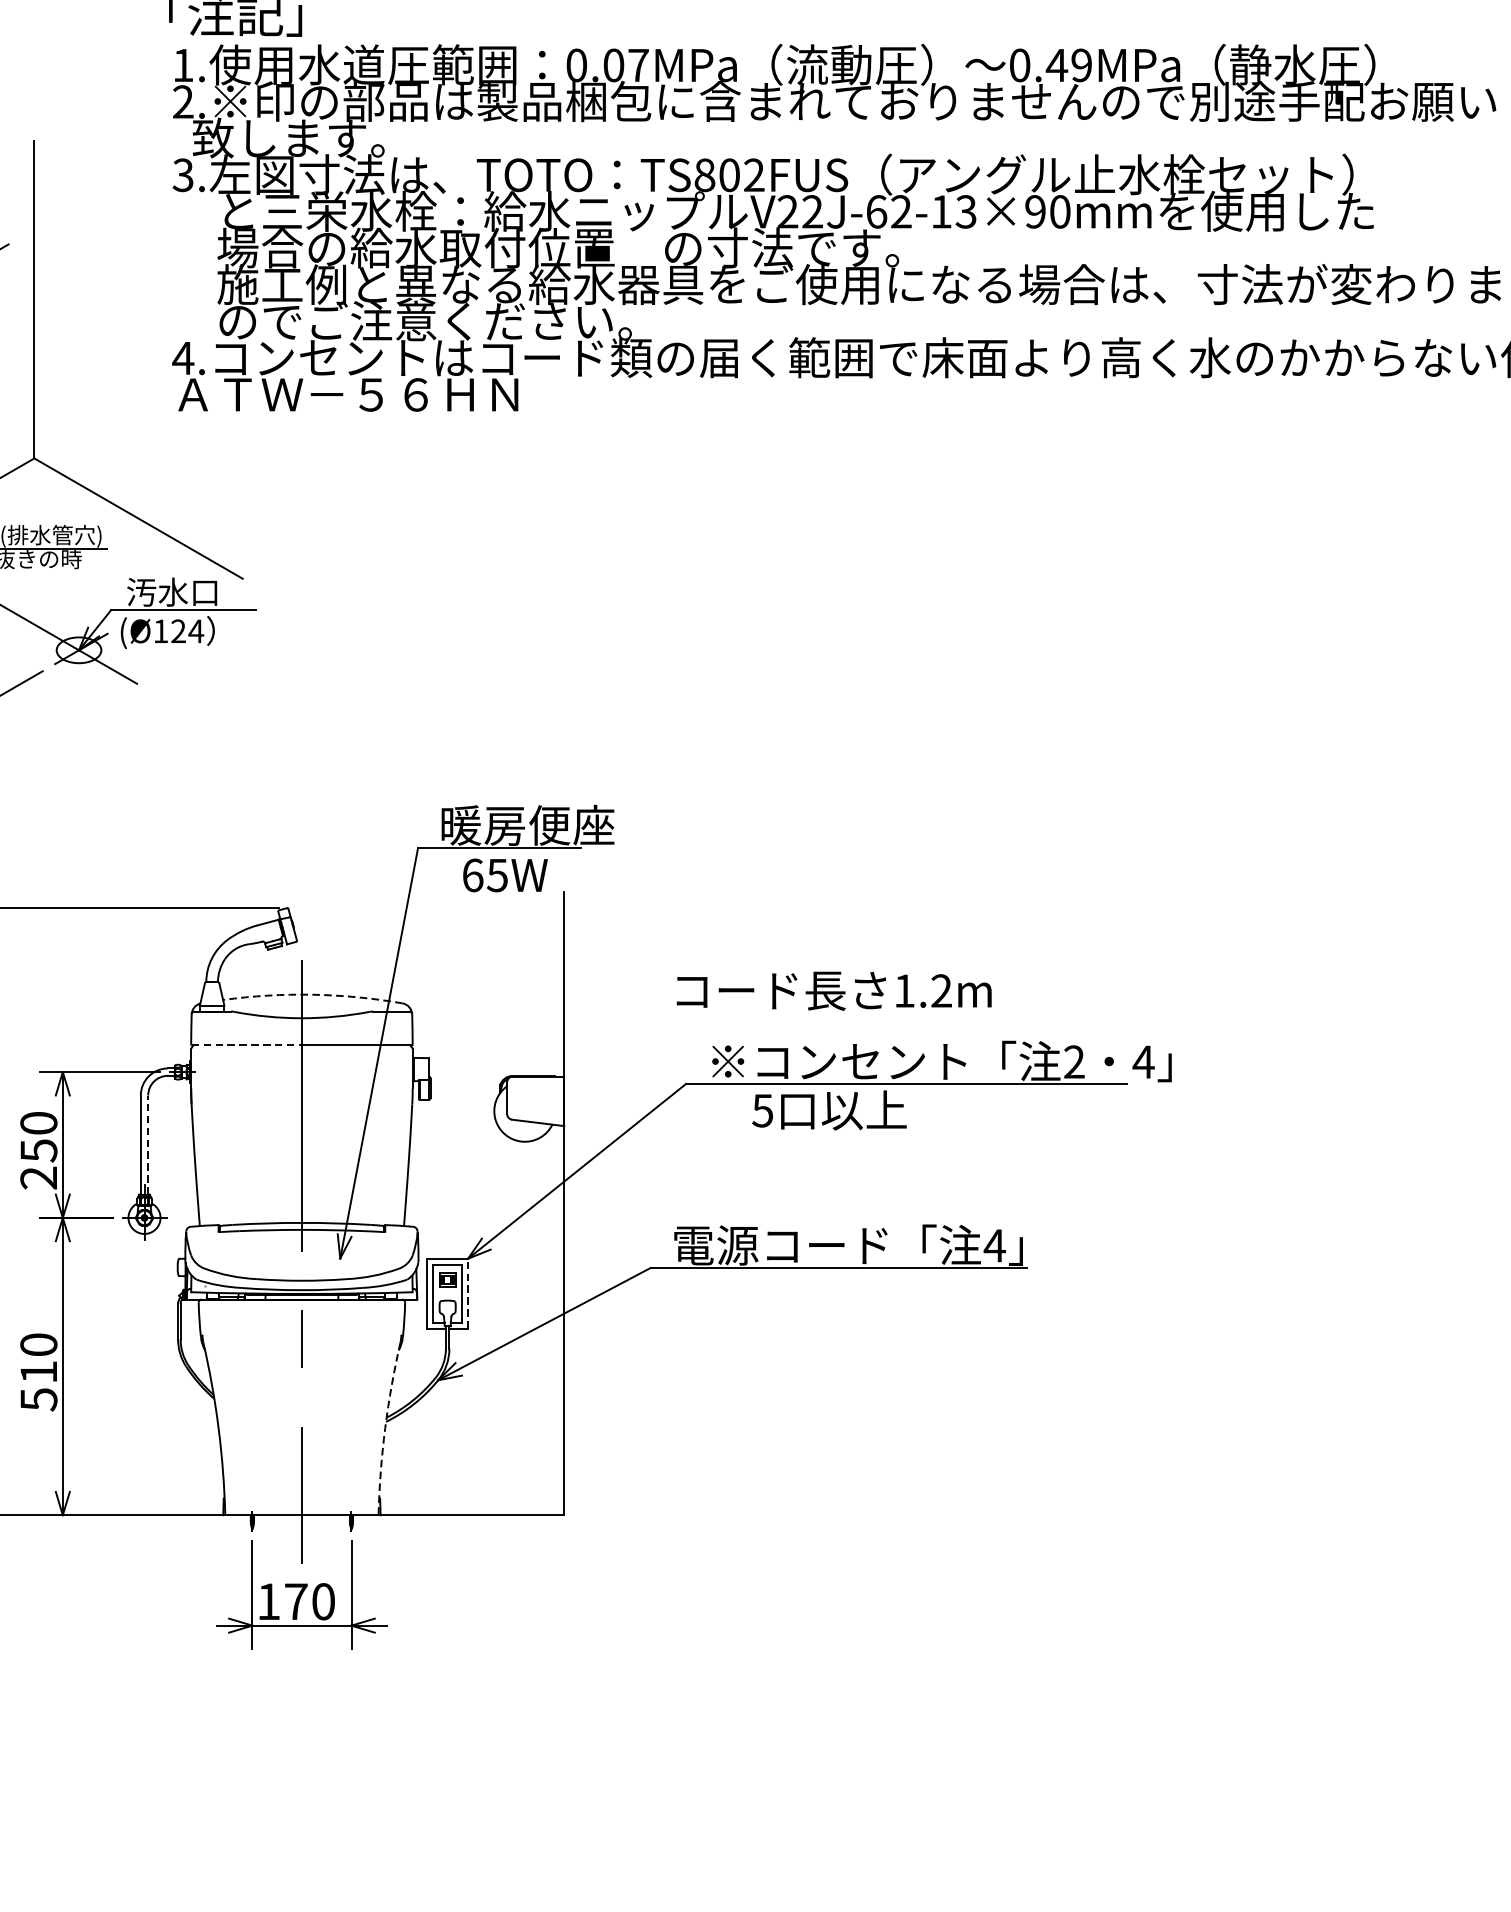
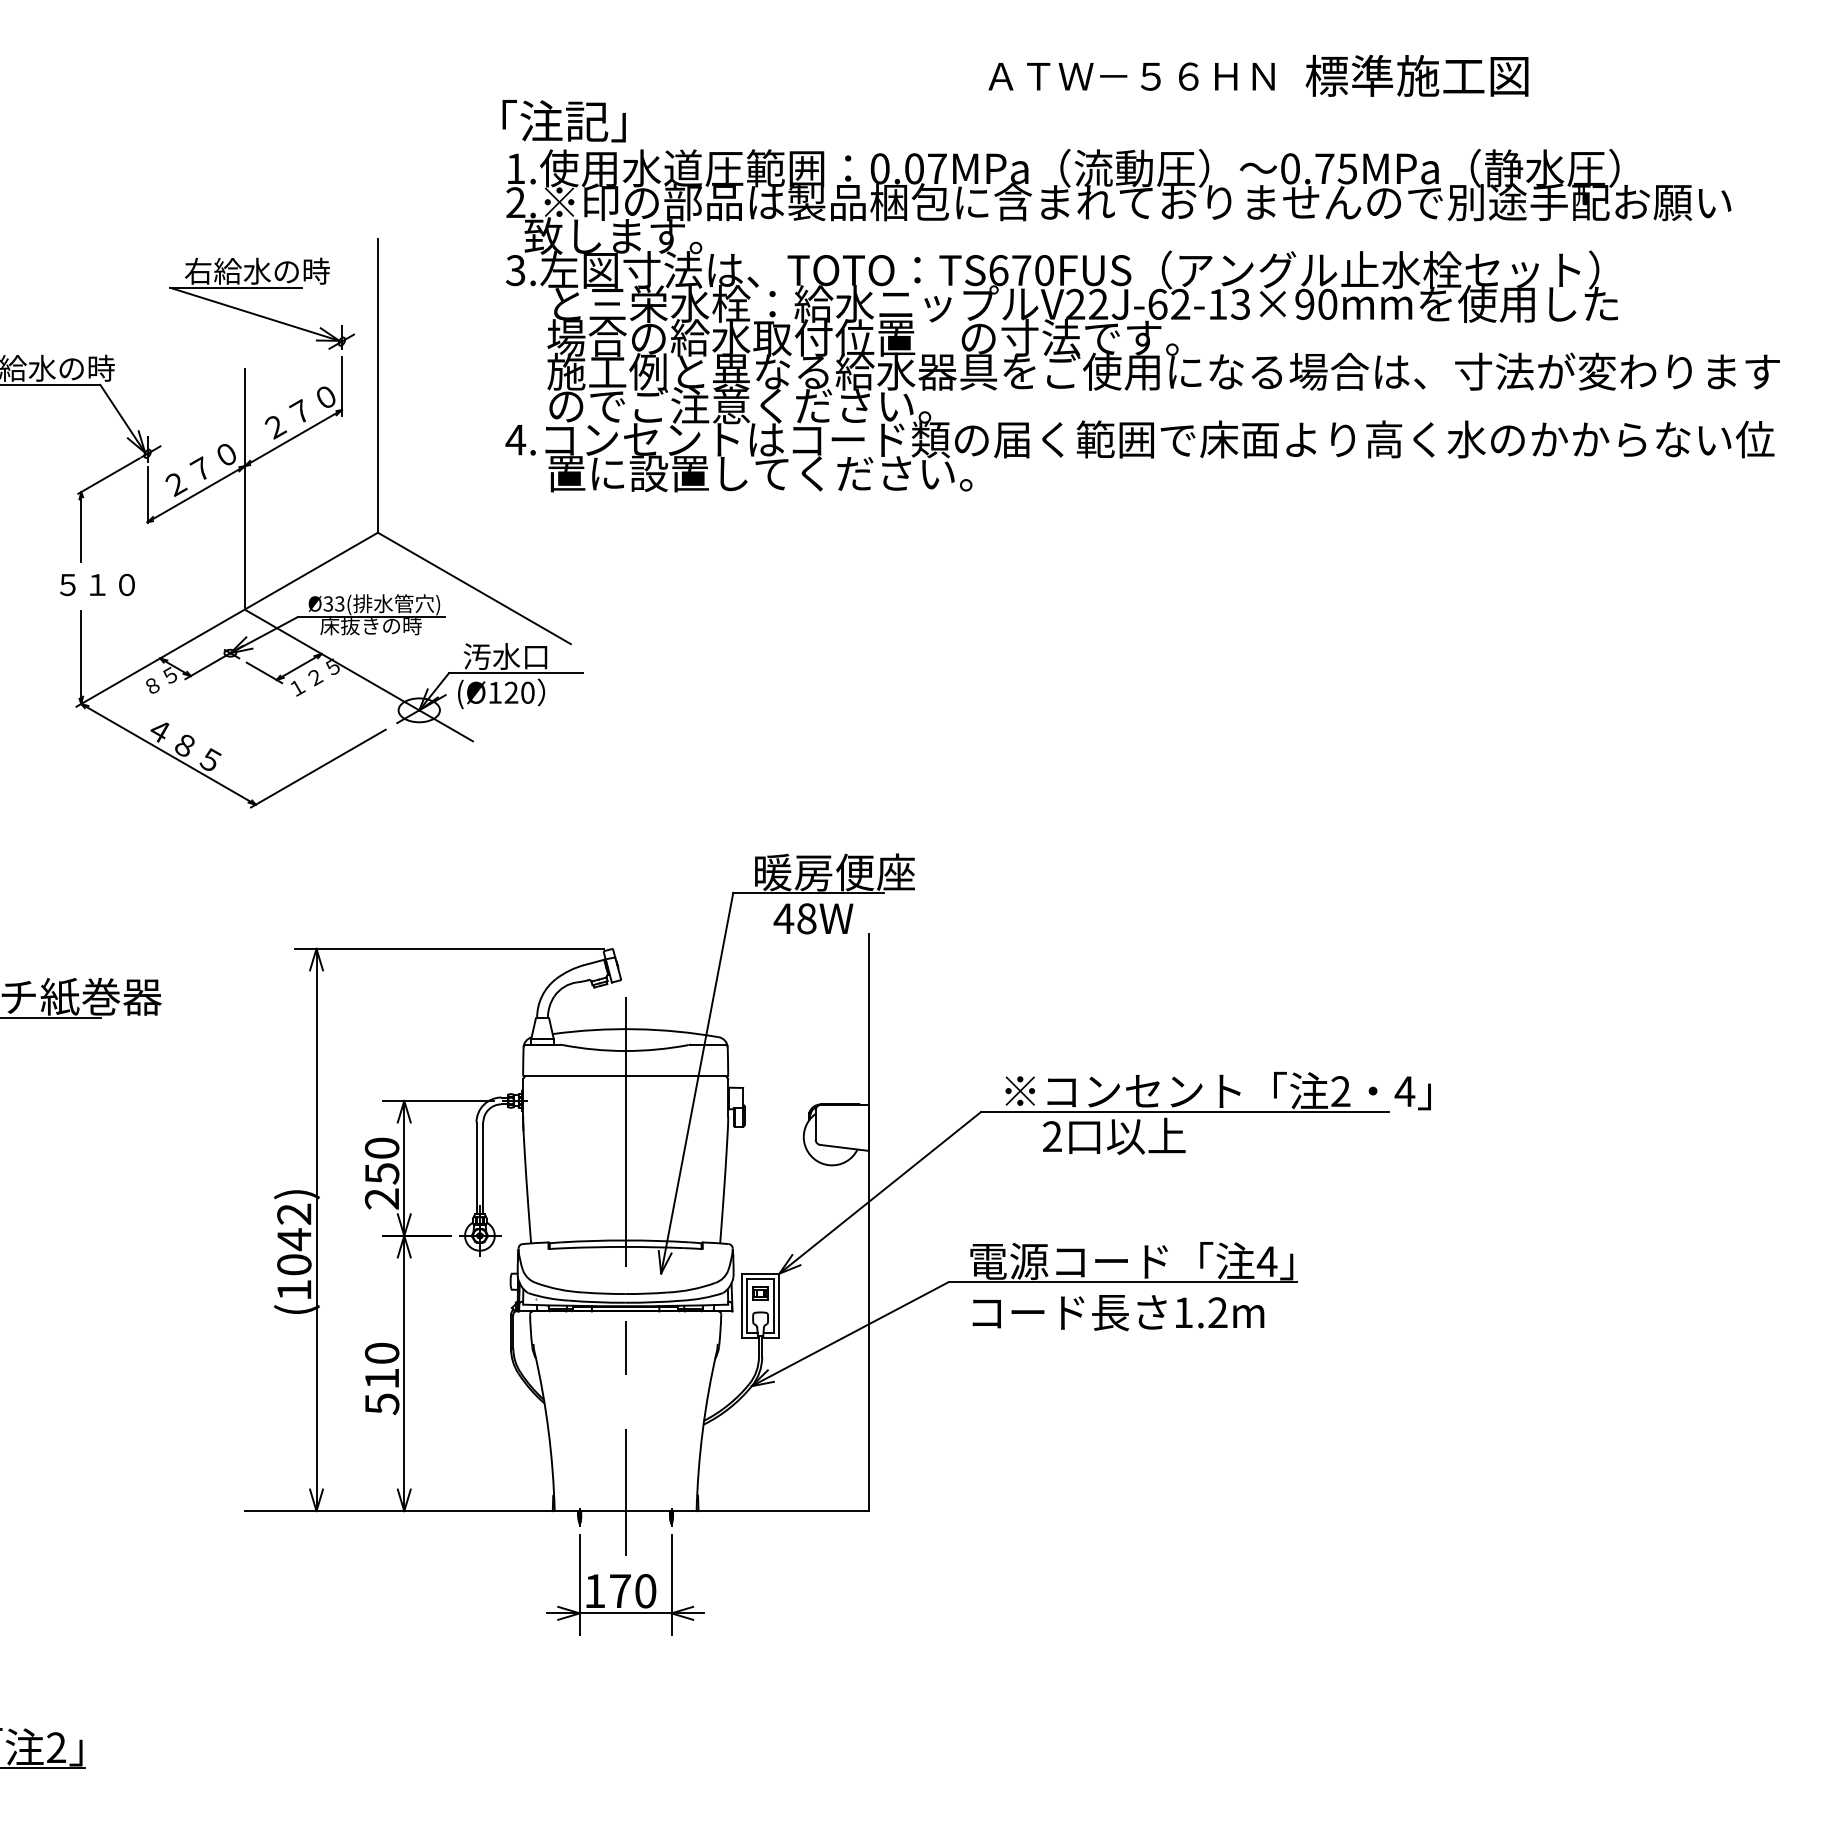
text: (1068, 65) -> (1335, 168), 0.49MPa -> 0.75MPa
text: (729, 175) -> (1021, 270), TS802FUS -> TS670FUS
text: (427, 394) -> (741, 473), ＡＴＷ－５６ＨＮ -> 置に設置してください。
text: (195, 631) -> (527, 692), (Ø124 -> (Ø120
text: (484, 875) -> (794, 918), 65W -> 48W
text: (834, 991) -> (1118, 1313), moved
arc: (312, 995) -> (635, 1029), dashed -> solid
line: (247, 1045) -> (575, 1076), dashed -> solid
text: (761, 1110) -> (1051, 1136), 5 -> 2
line: (148, 1145) -> (483, 1168), dashed -> solid
line: (468, 1293) -> (779, 1305), dashed -> solid
arc: (384, 1428) -> (702, 1430), dashed -> solid

